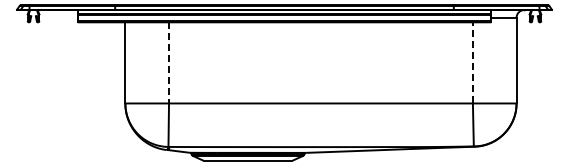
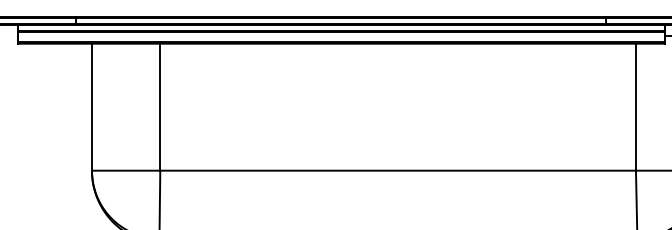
line: (169, 62) -> (161, 106), dashed -> solid
line: (472, 62) -> (635, 106), dashed -> solid

